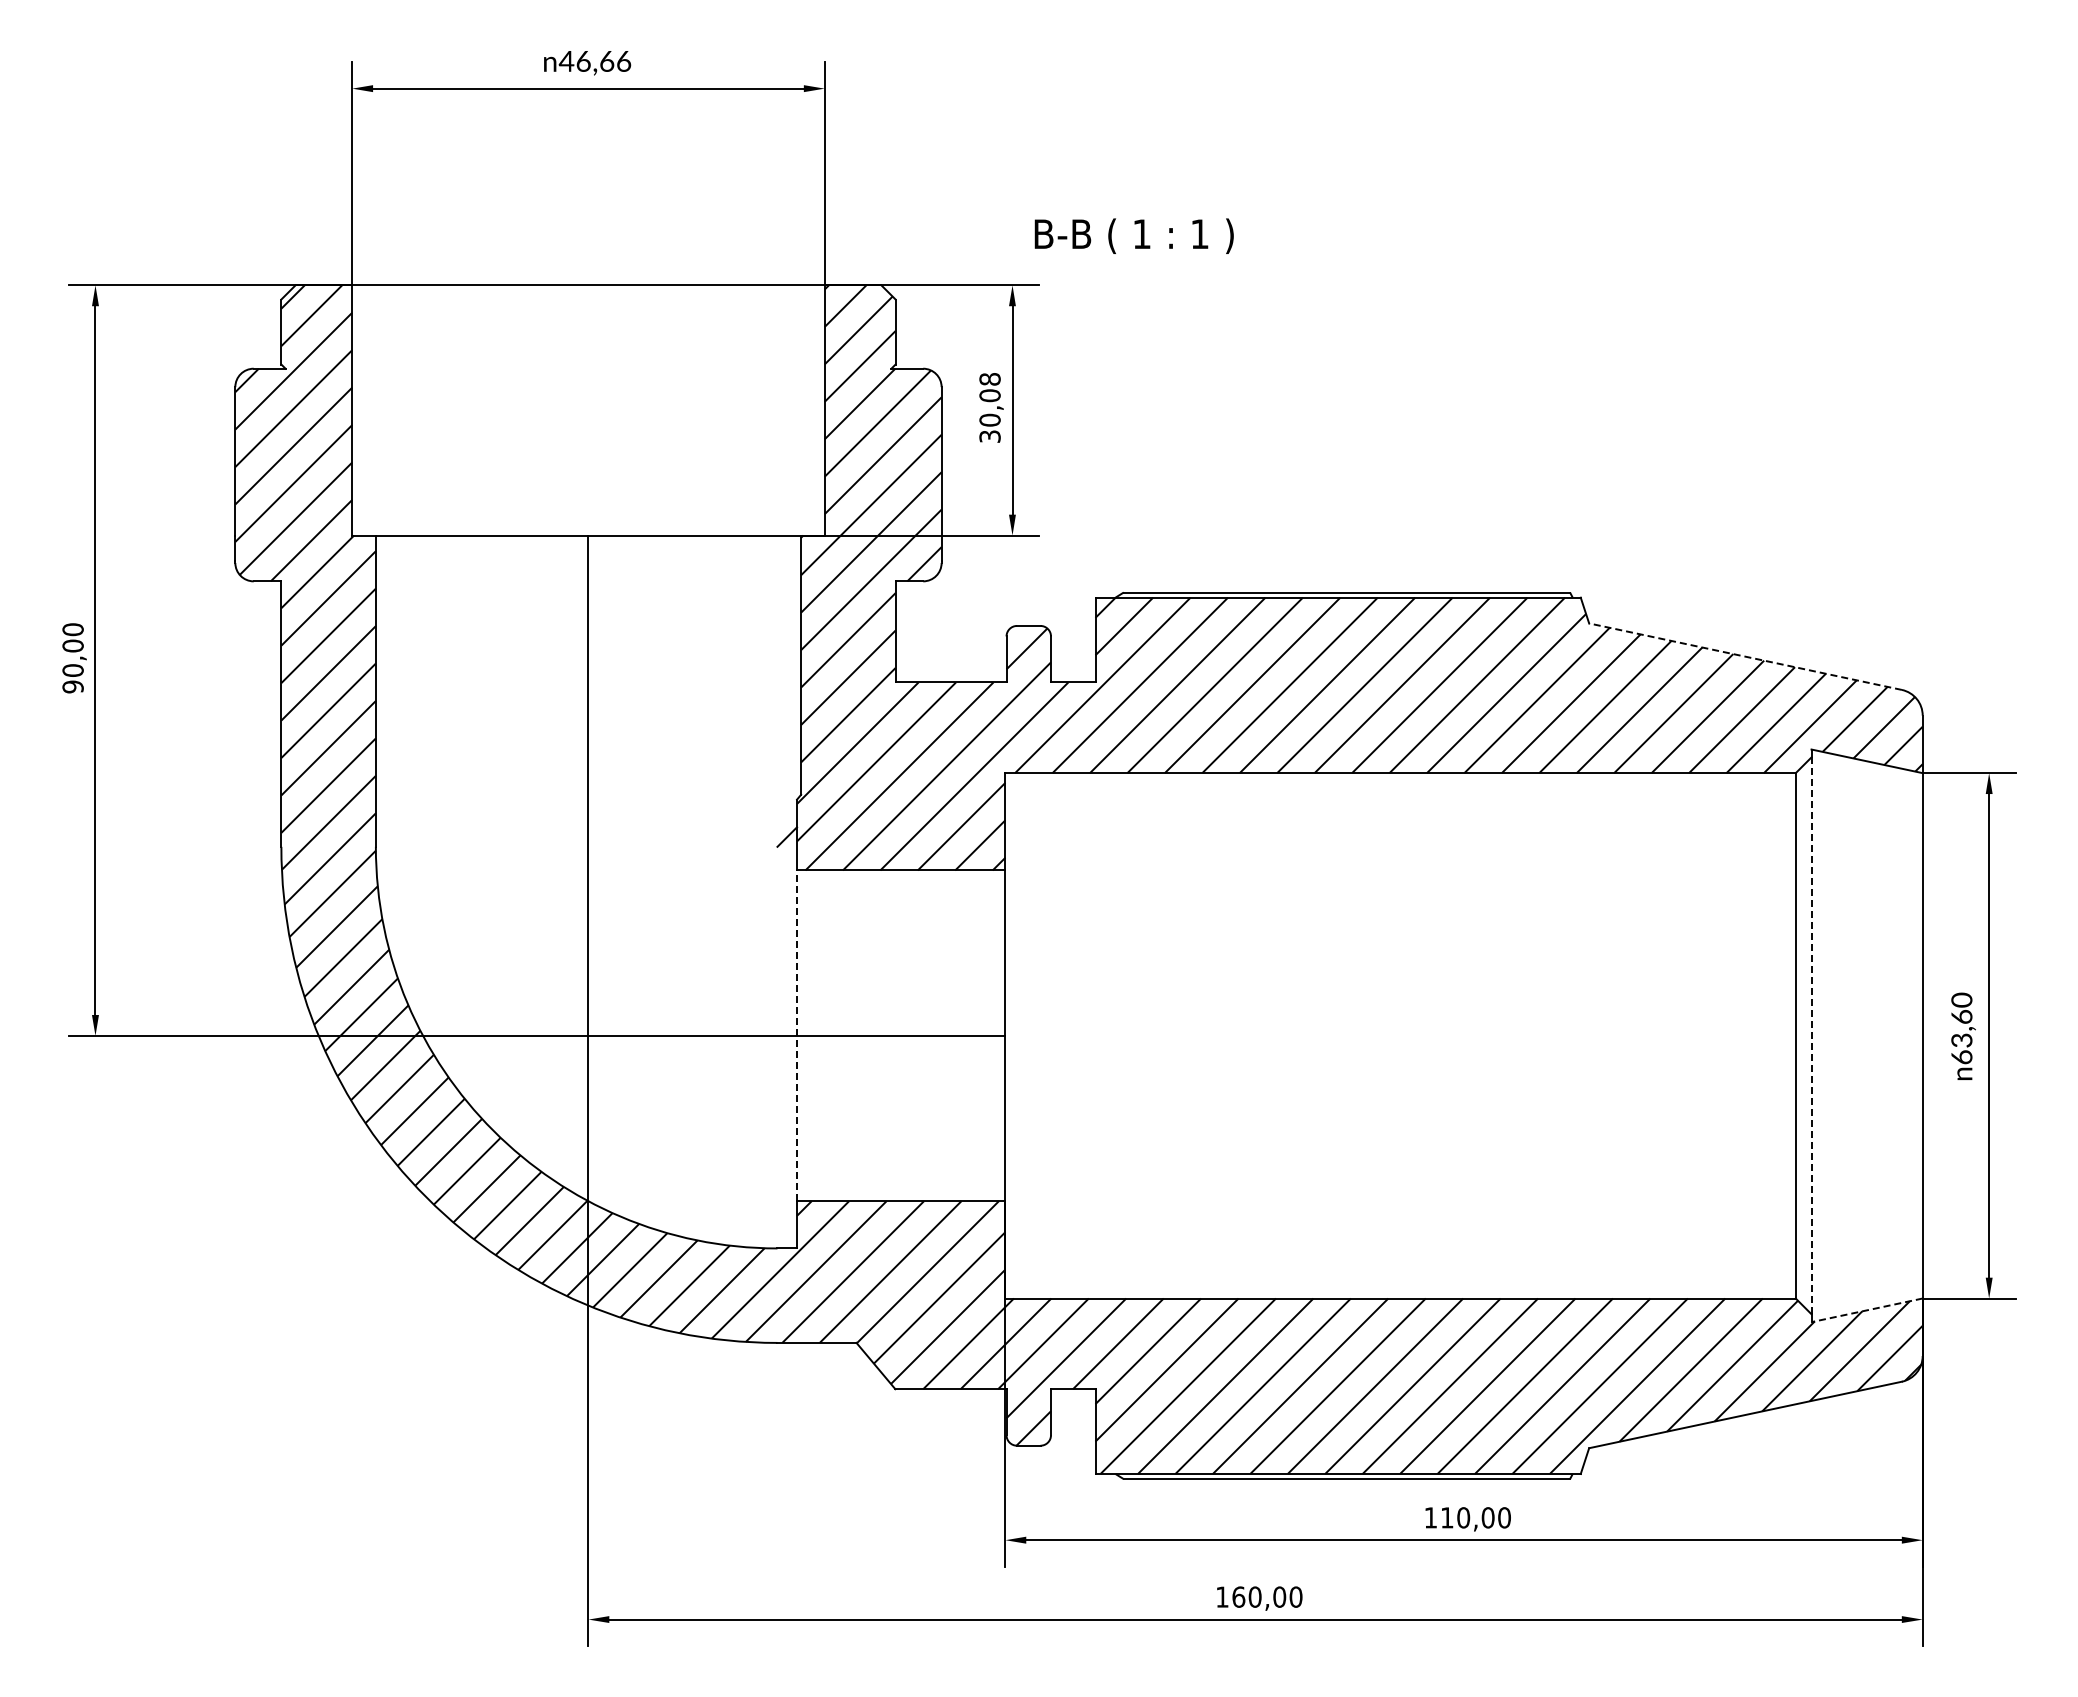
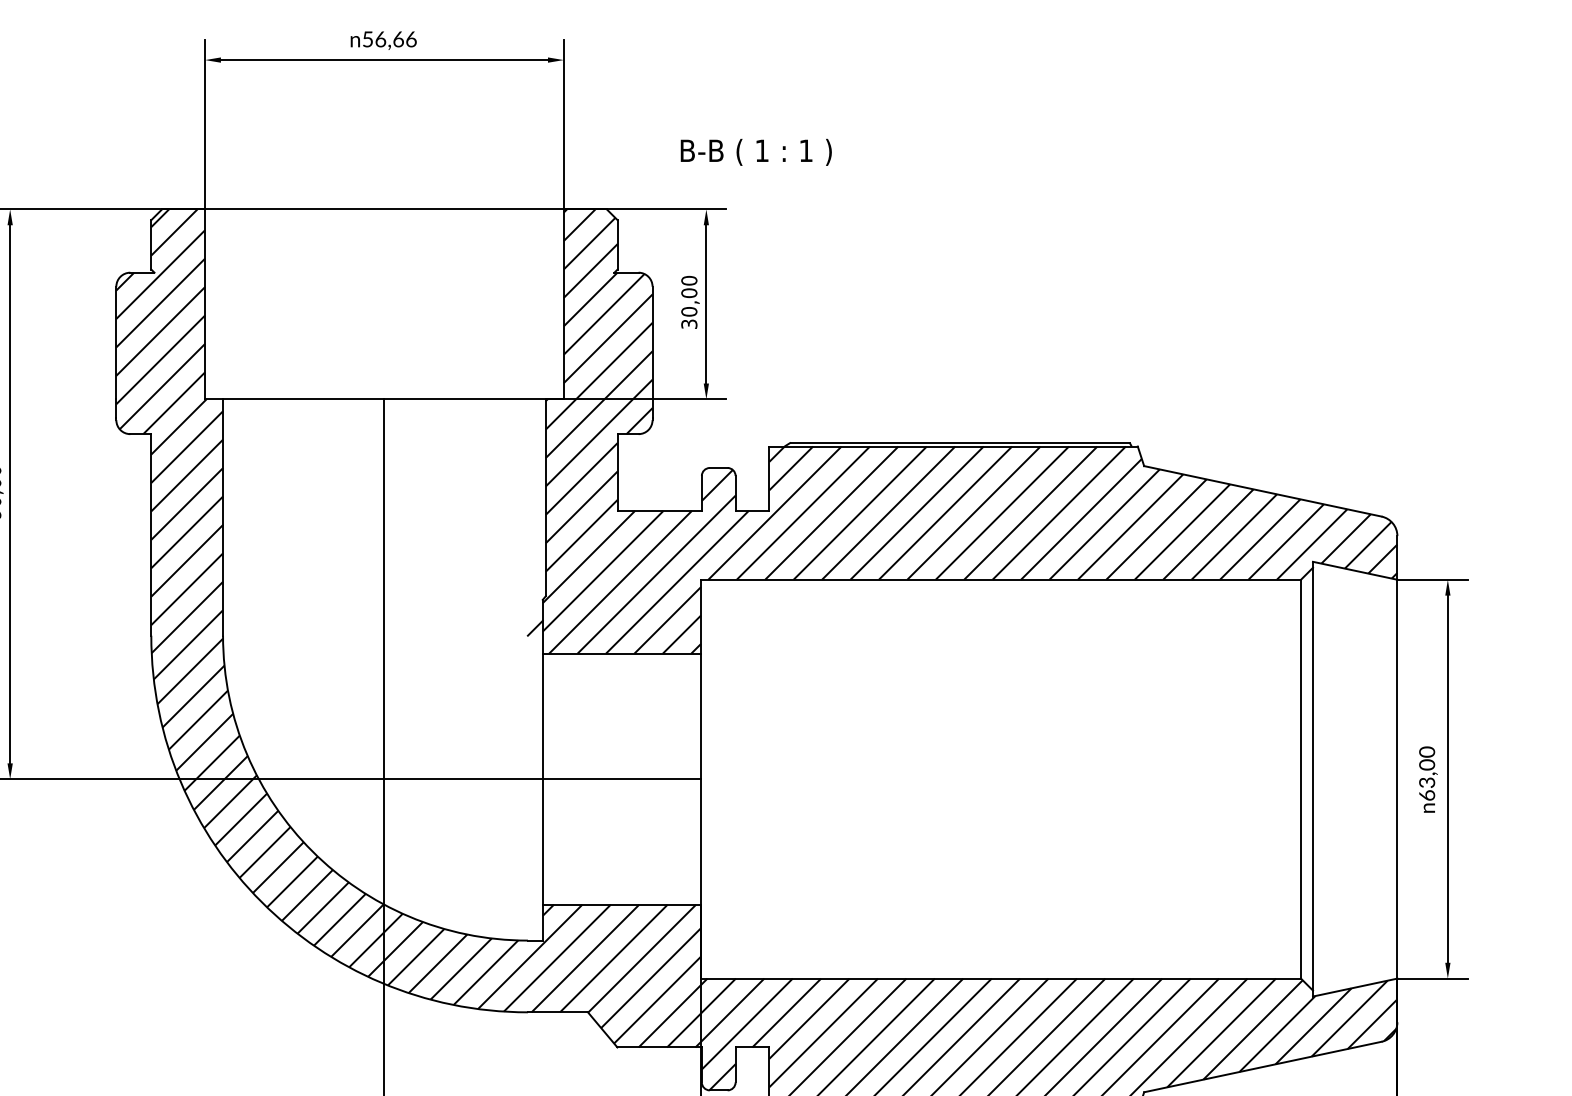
text: (566, 61) -> (367, 39), 46,66 -> 56,66
text: (1133, 235) -> (755, 151), moved
text: (989, 378) -> (688, 280), 30,08 -> 30,00
line: (1745, 656) -> (1262, 491), dashed -> solid
text: (1961, 1016) -> (1426, 764), 63,60 -> 63,00
line: (797, 1035) -> (543, 778), dashed -> solid
line: (1811, 1035) -> (1312, 778), dashed -> solid
line: (1867, 1310) -> (1355, 987), dashed -> solid

